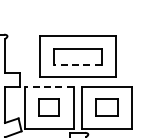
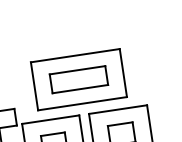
line: (77, 64) -> (79, 88), dashed -> solid
line: (49, 86) -> (51, 119), dashed -> solid

